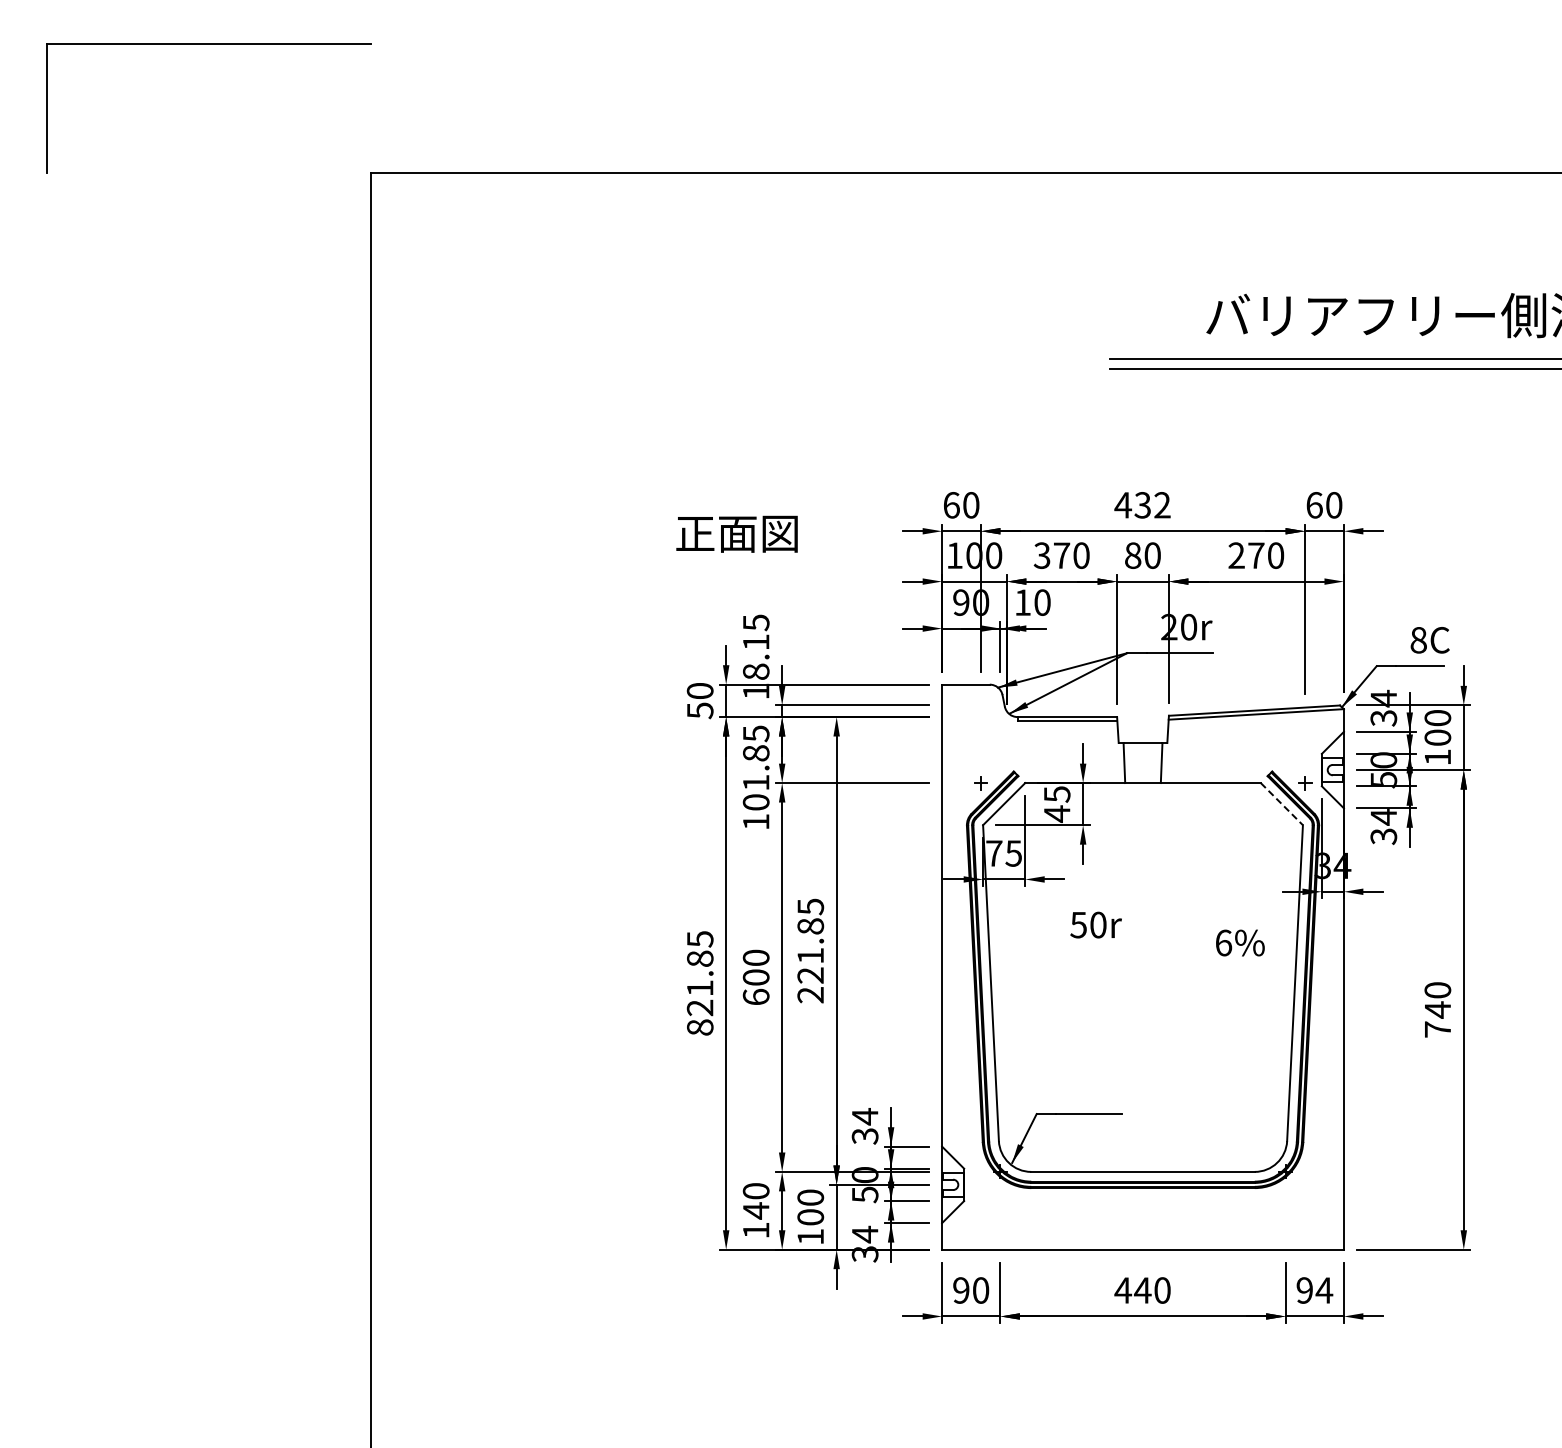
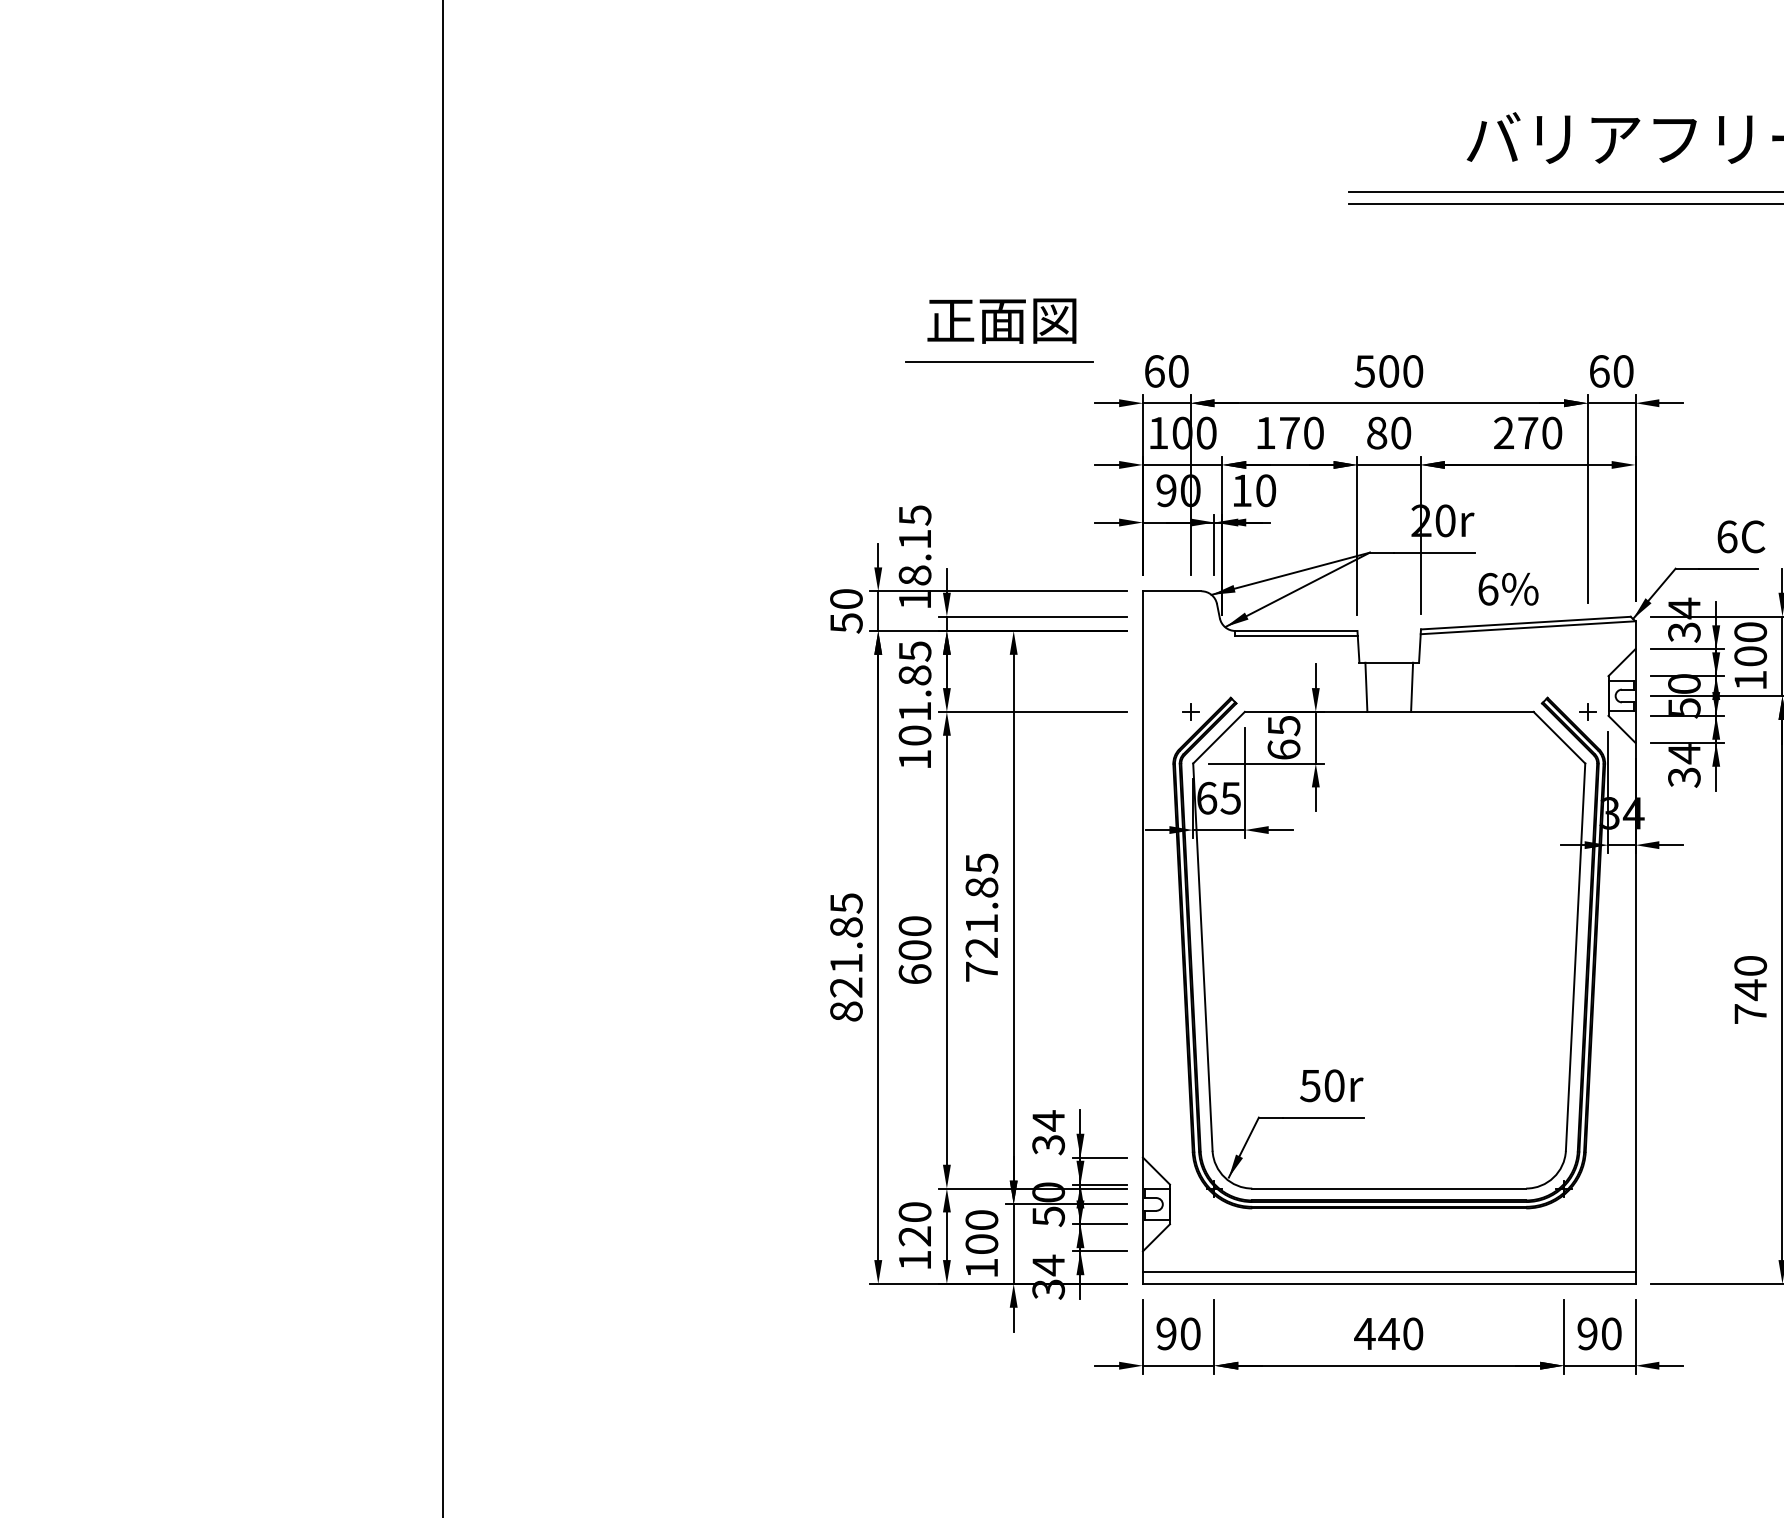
line: (824, 498) -> (998, 363), added
text: (1142, 505) -> (1388, 371), 432 -> 500
text: (736, 533) -> (1001, 320), moved
text: (1041, 555) -> (1264, 432), 370 -> 170
text: (1418, 639) -> (1726, 535), 8C -> 6C
line: (1281, 804) -> (1558, 738), dashed -> solid
text: (1056, 813) -> (1283, 749), 45 -> 65
text: (994, 853) -> (1207, 798), 75 -> 65
text: (1095, 924) -> (1330, 1085), moved
text: (1240, 942) -> (1508, 588), moved
text: (810, 995) -> (981, 972), 221.85 -> 721.85
text: (755, 1210) -> (914, 1235), 140 -> 120
line: (1142, 1239) -> (1388, 1271), added
text: (1324, 1290) -> (1611, 1333), 94 -> 90

